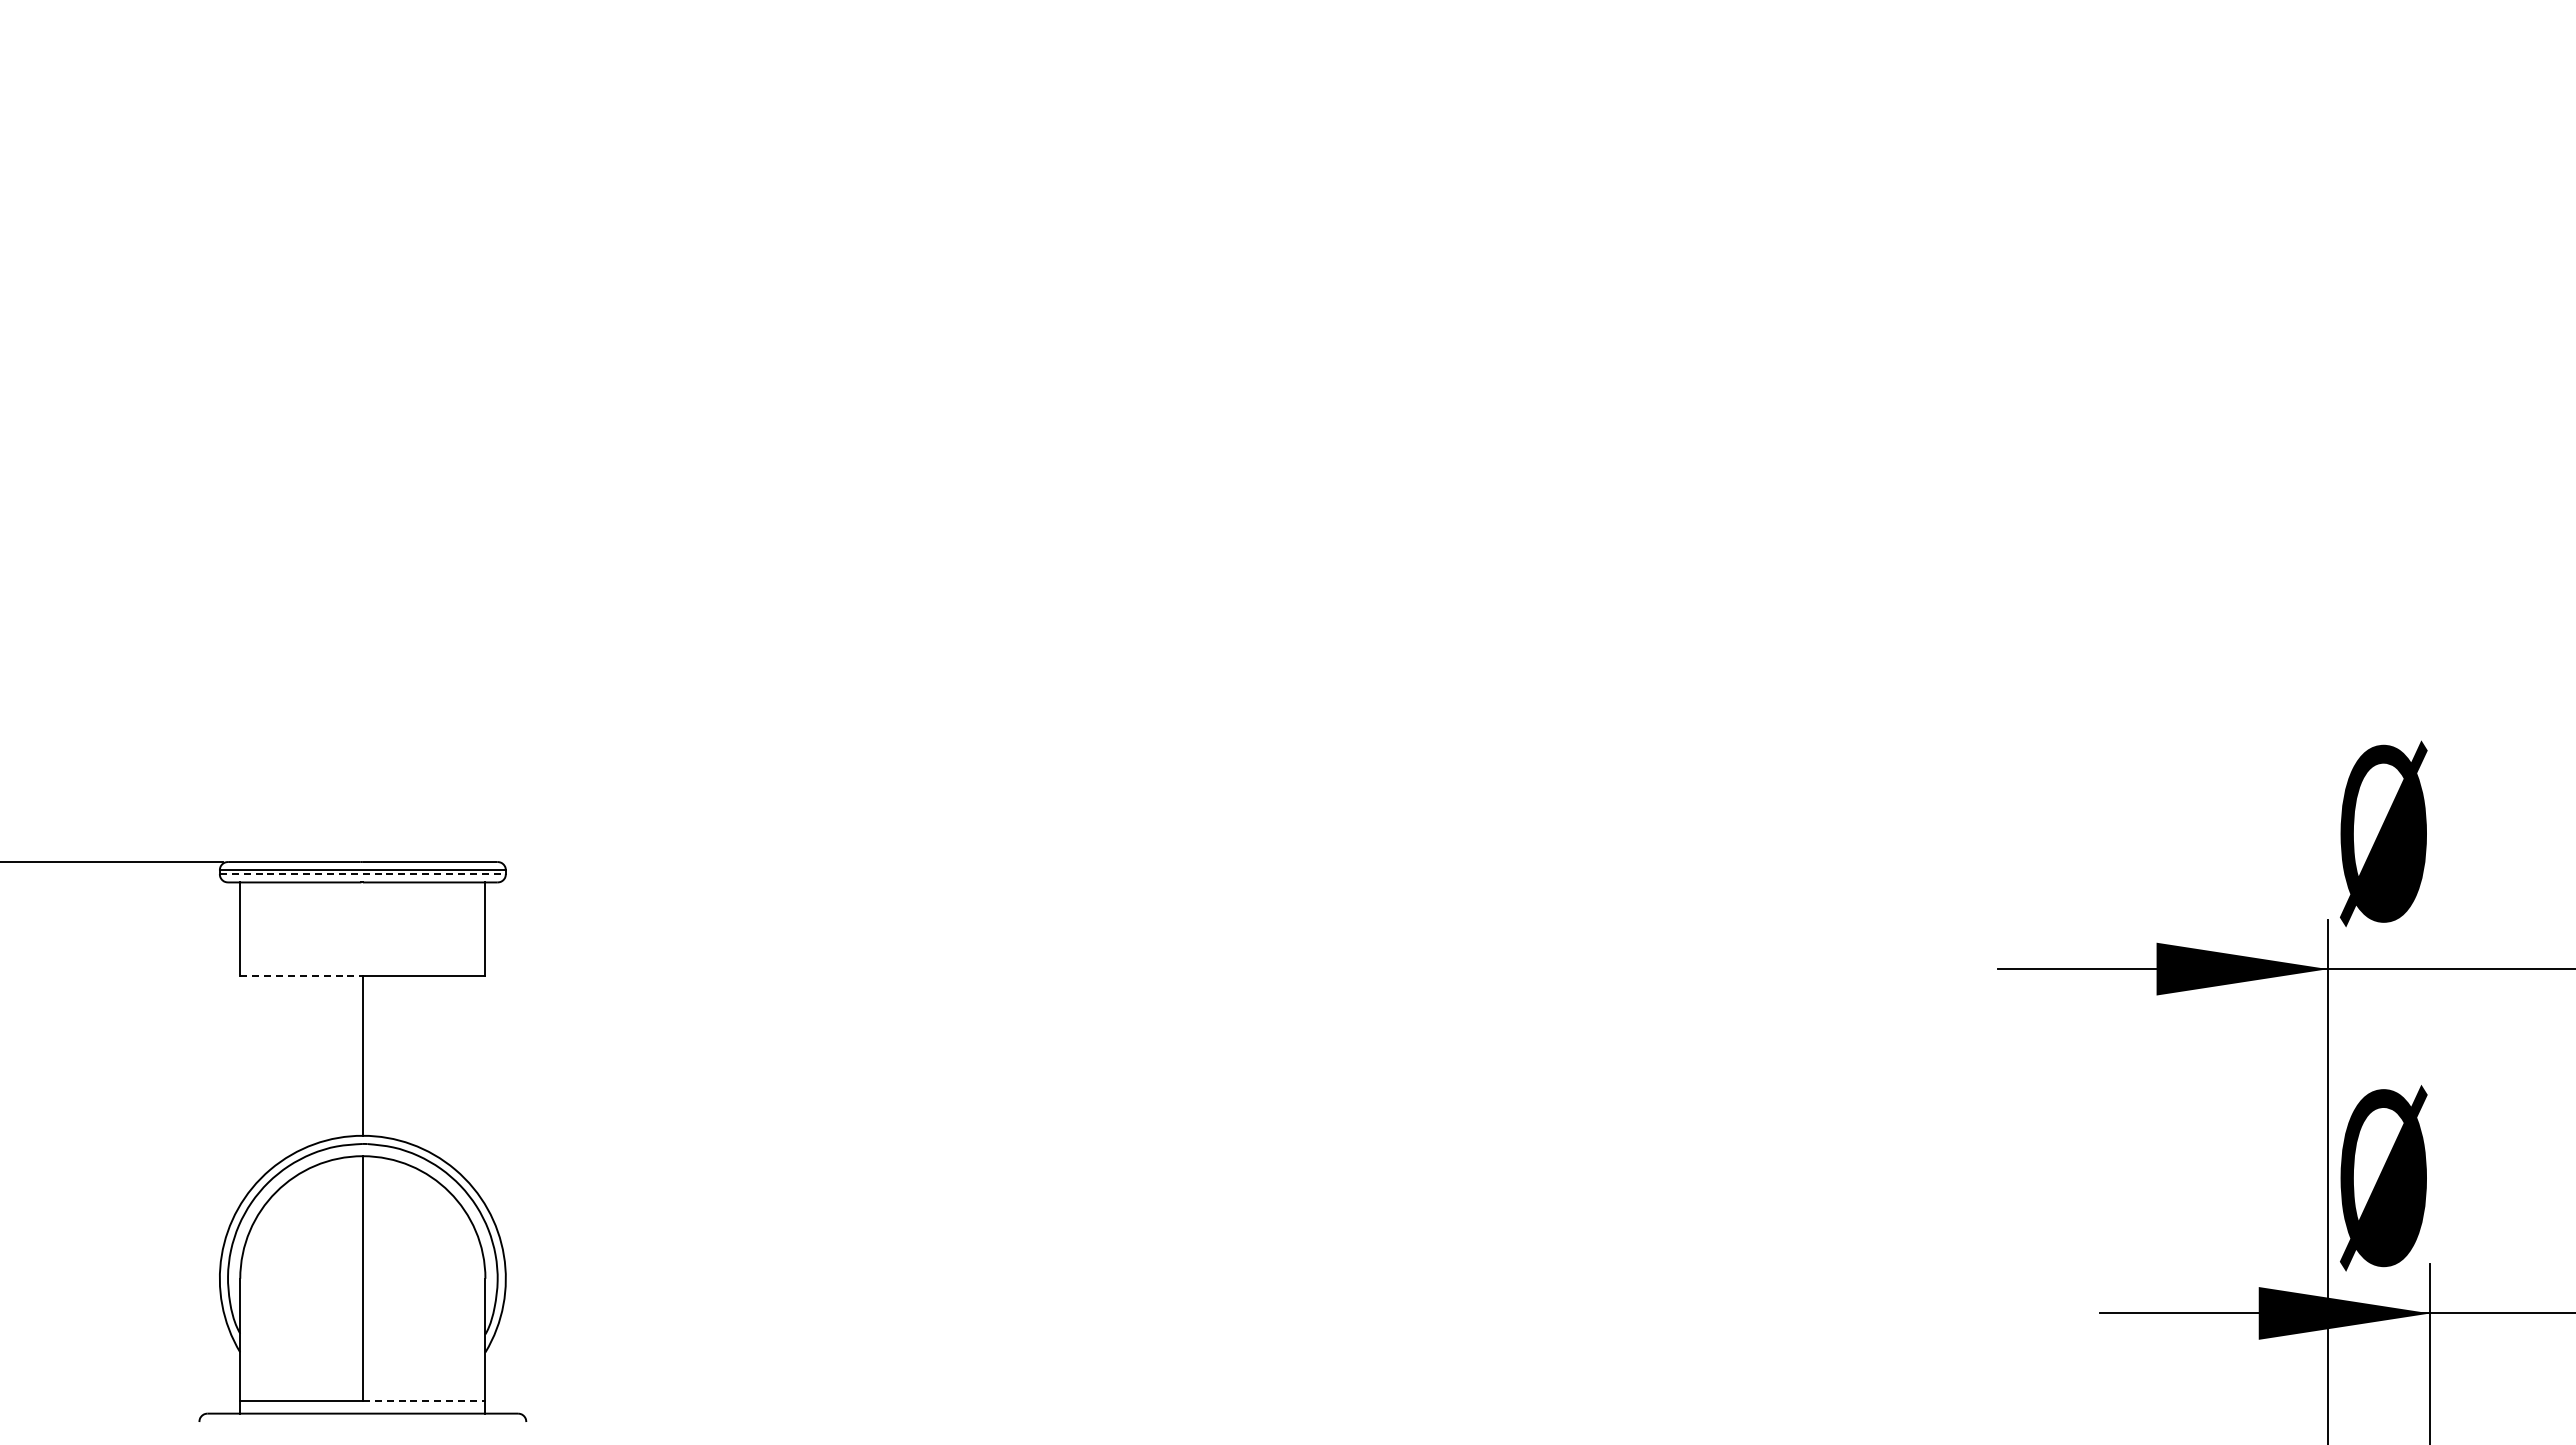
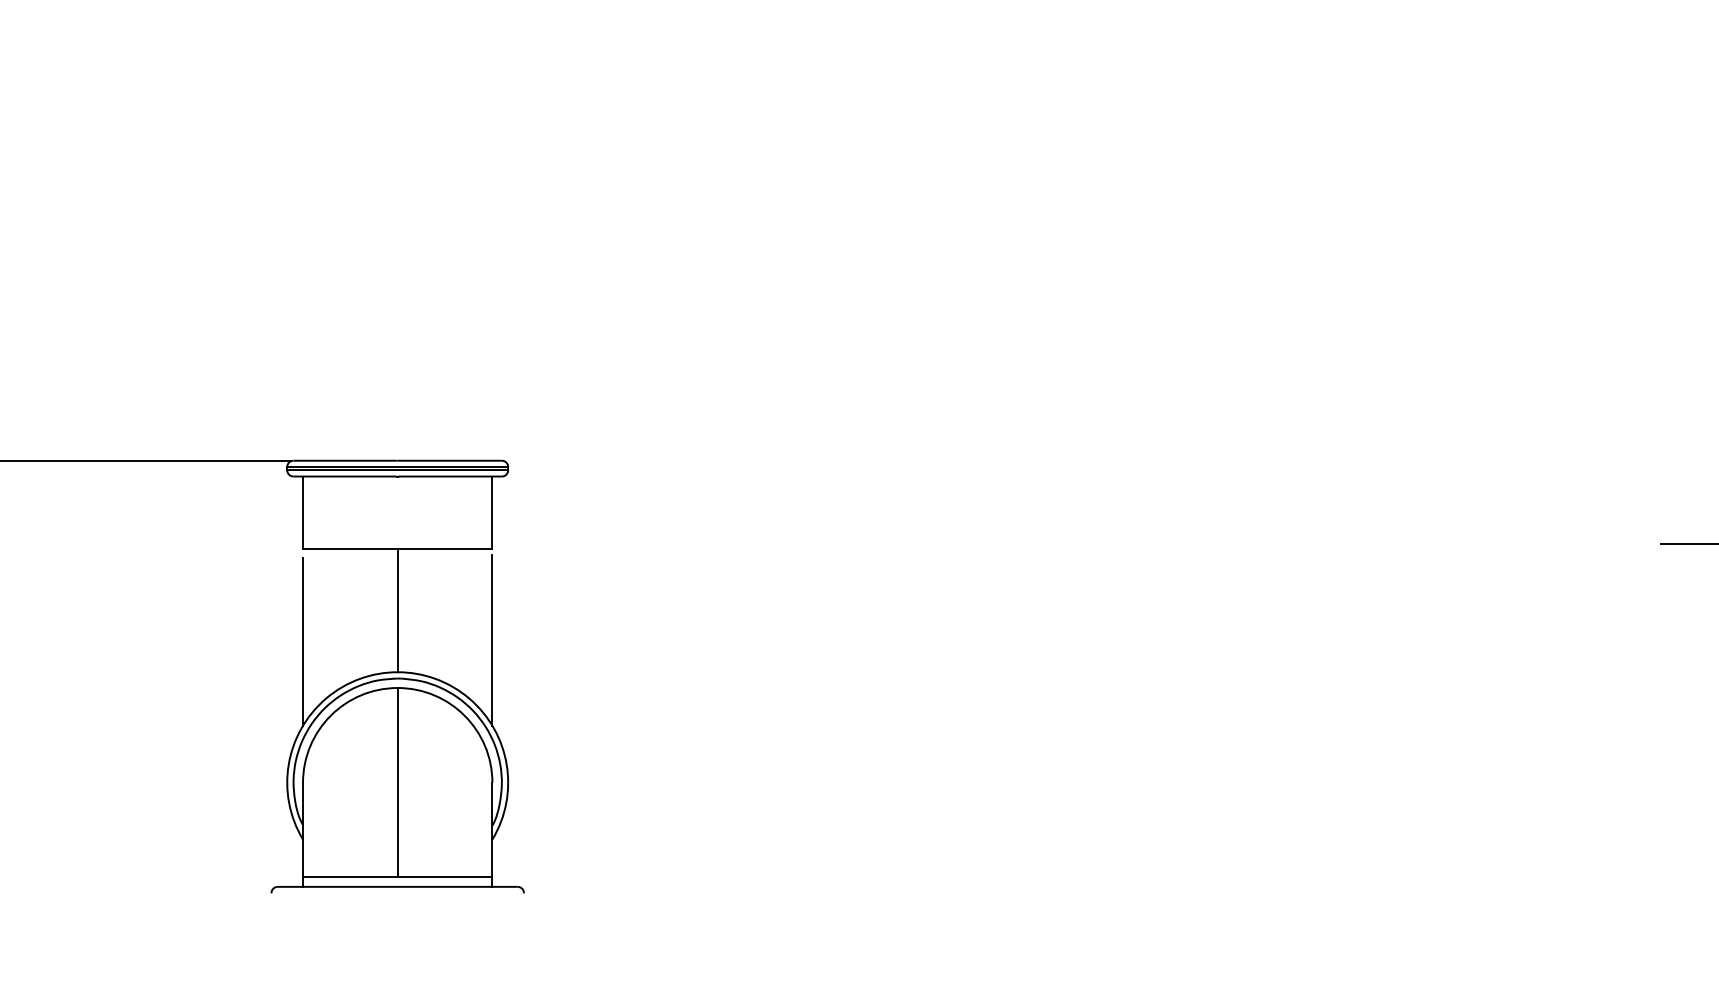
line: (363, 874) -> (398, 470), dashed -> solid
line: (302, 976) -> (351, 549), dashed -> solid
line: (485, 1094) -> (492, 640), added
line: (240, 1096) -> (303, 641), added
line: (424, 1401) -> (445, 877), dashed -> solid

